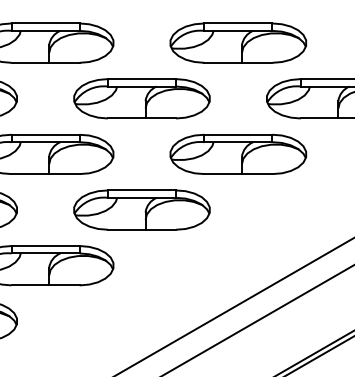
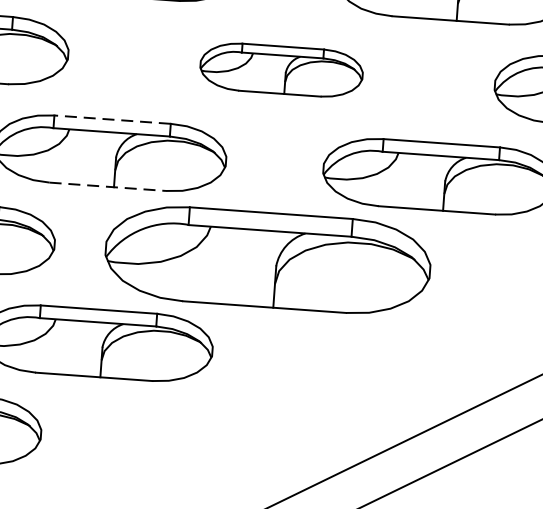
part: (141, 98) -> (280, 69), size x0.7
line: (45, 134) -> (112, 119), solid -> dashed
line: (46, 174) -> (109, 187), solid -> dashed
part: (141, 209) -> (267, 258), size x1.4

